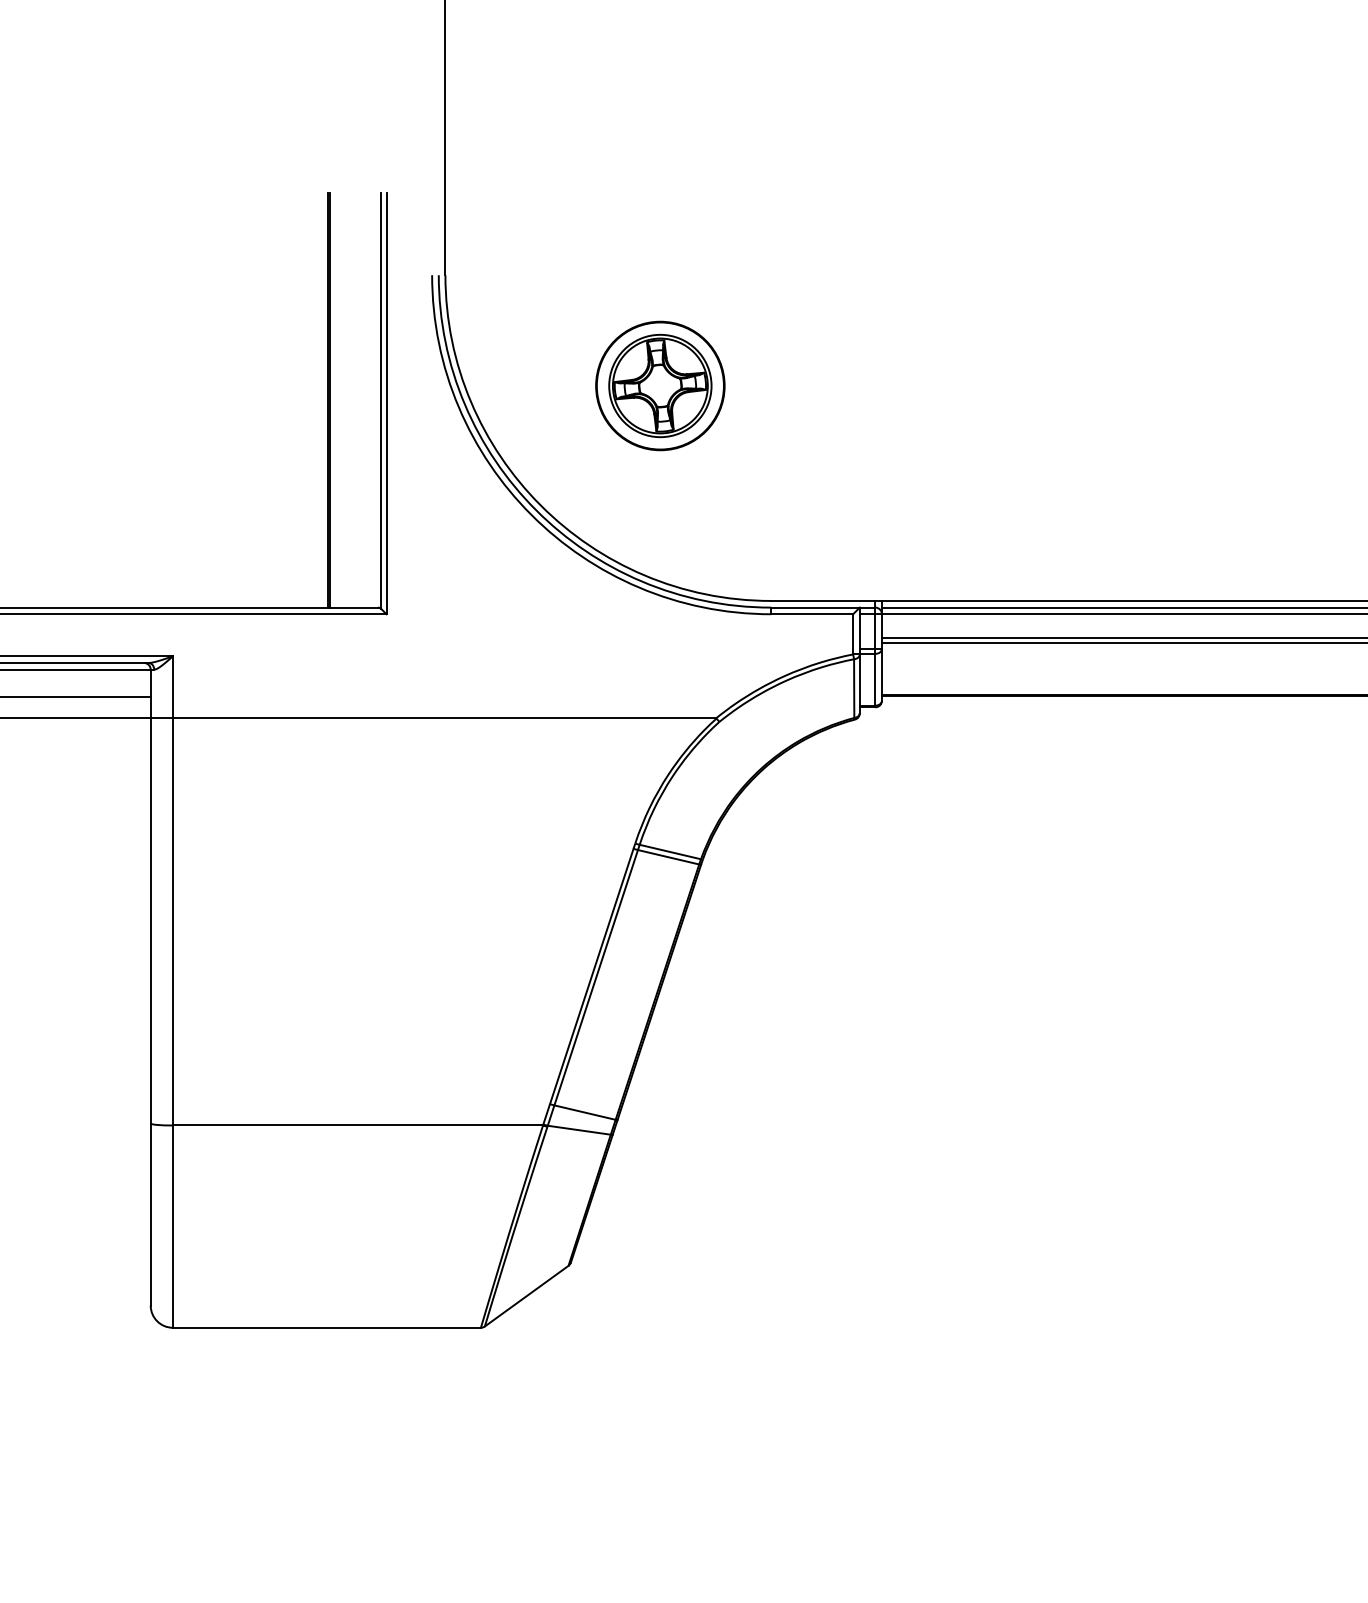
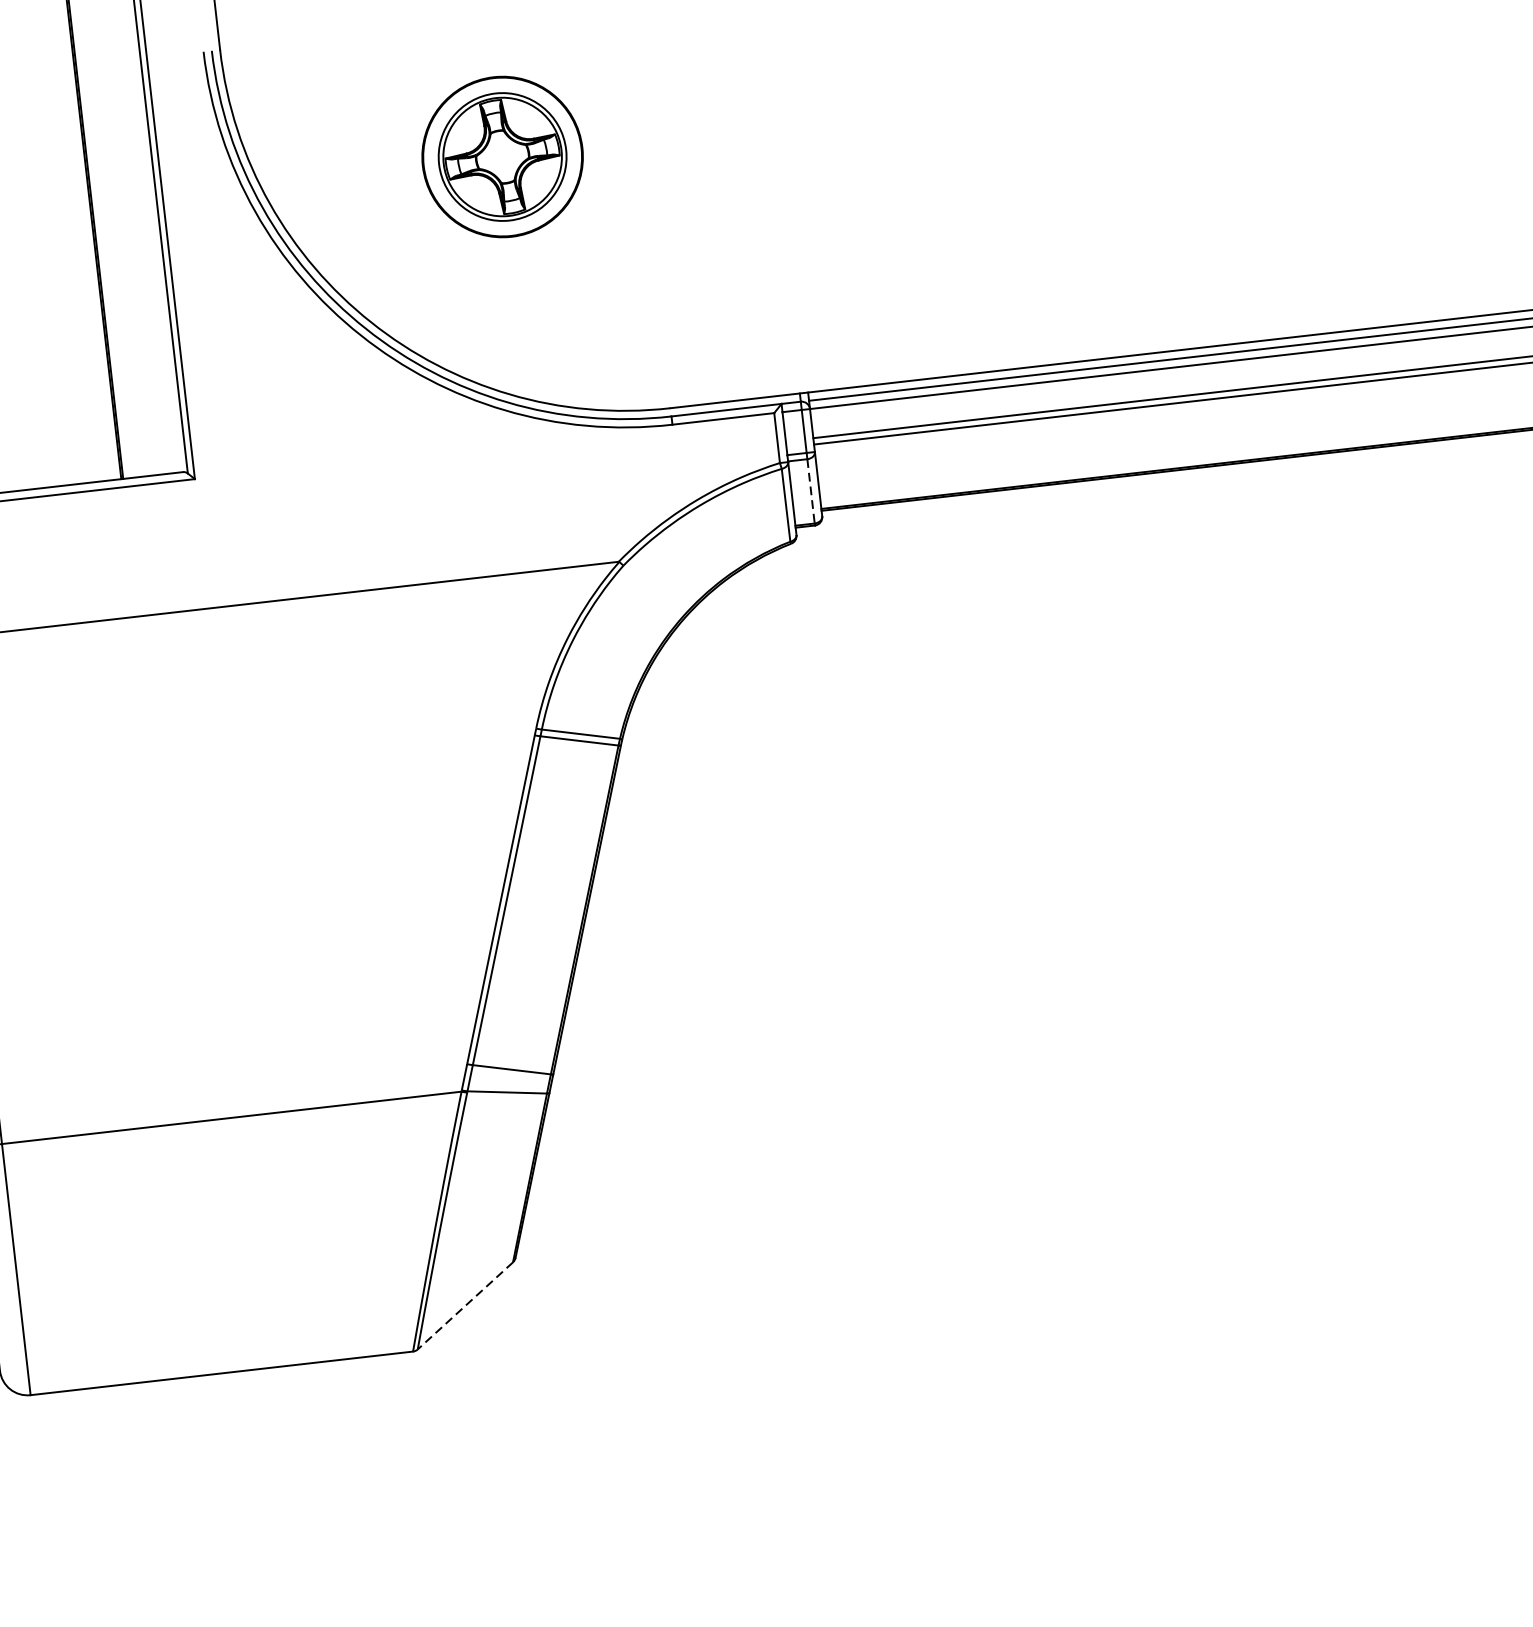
line: (875, 679) -> (811, 490), solid -> dashed
line: (526, 1296) -> (465, 1306), solid -> dashed

